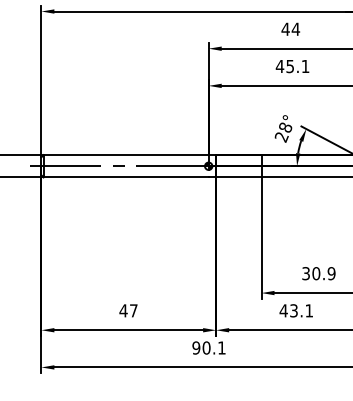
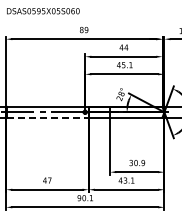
line: (126, 177) -> (46, 117), solid -> dashed

